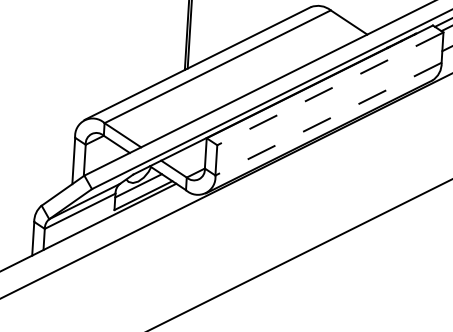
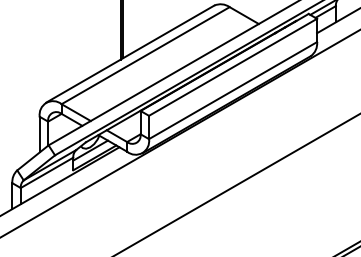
line: (329, 89) -> (232, 67), dashed -> solid
line: (327, 118) -> (232, 90), dashed -> solid

